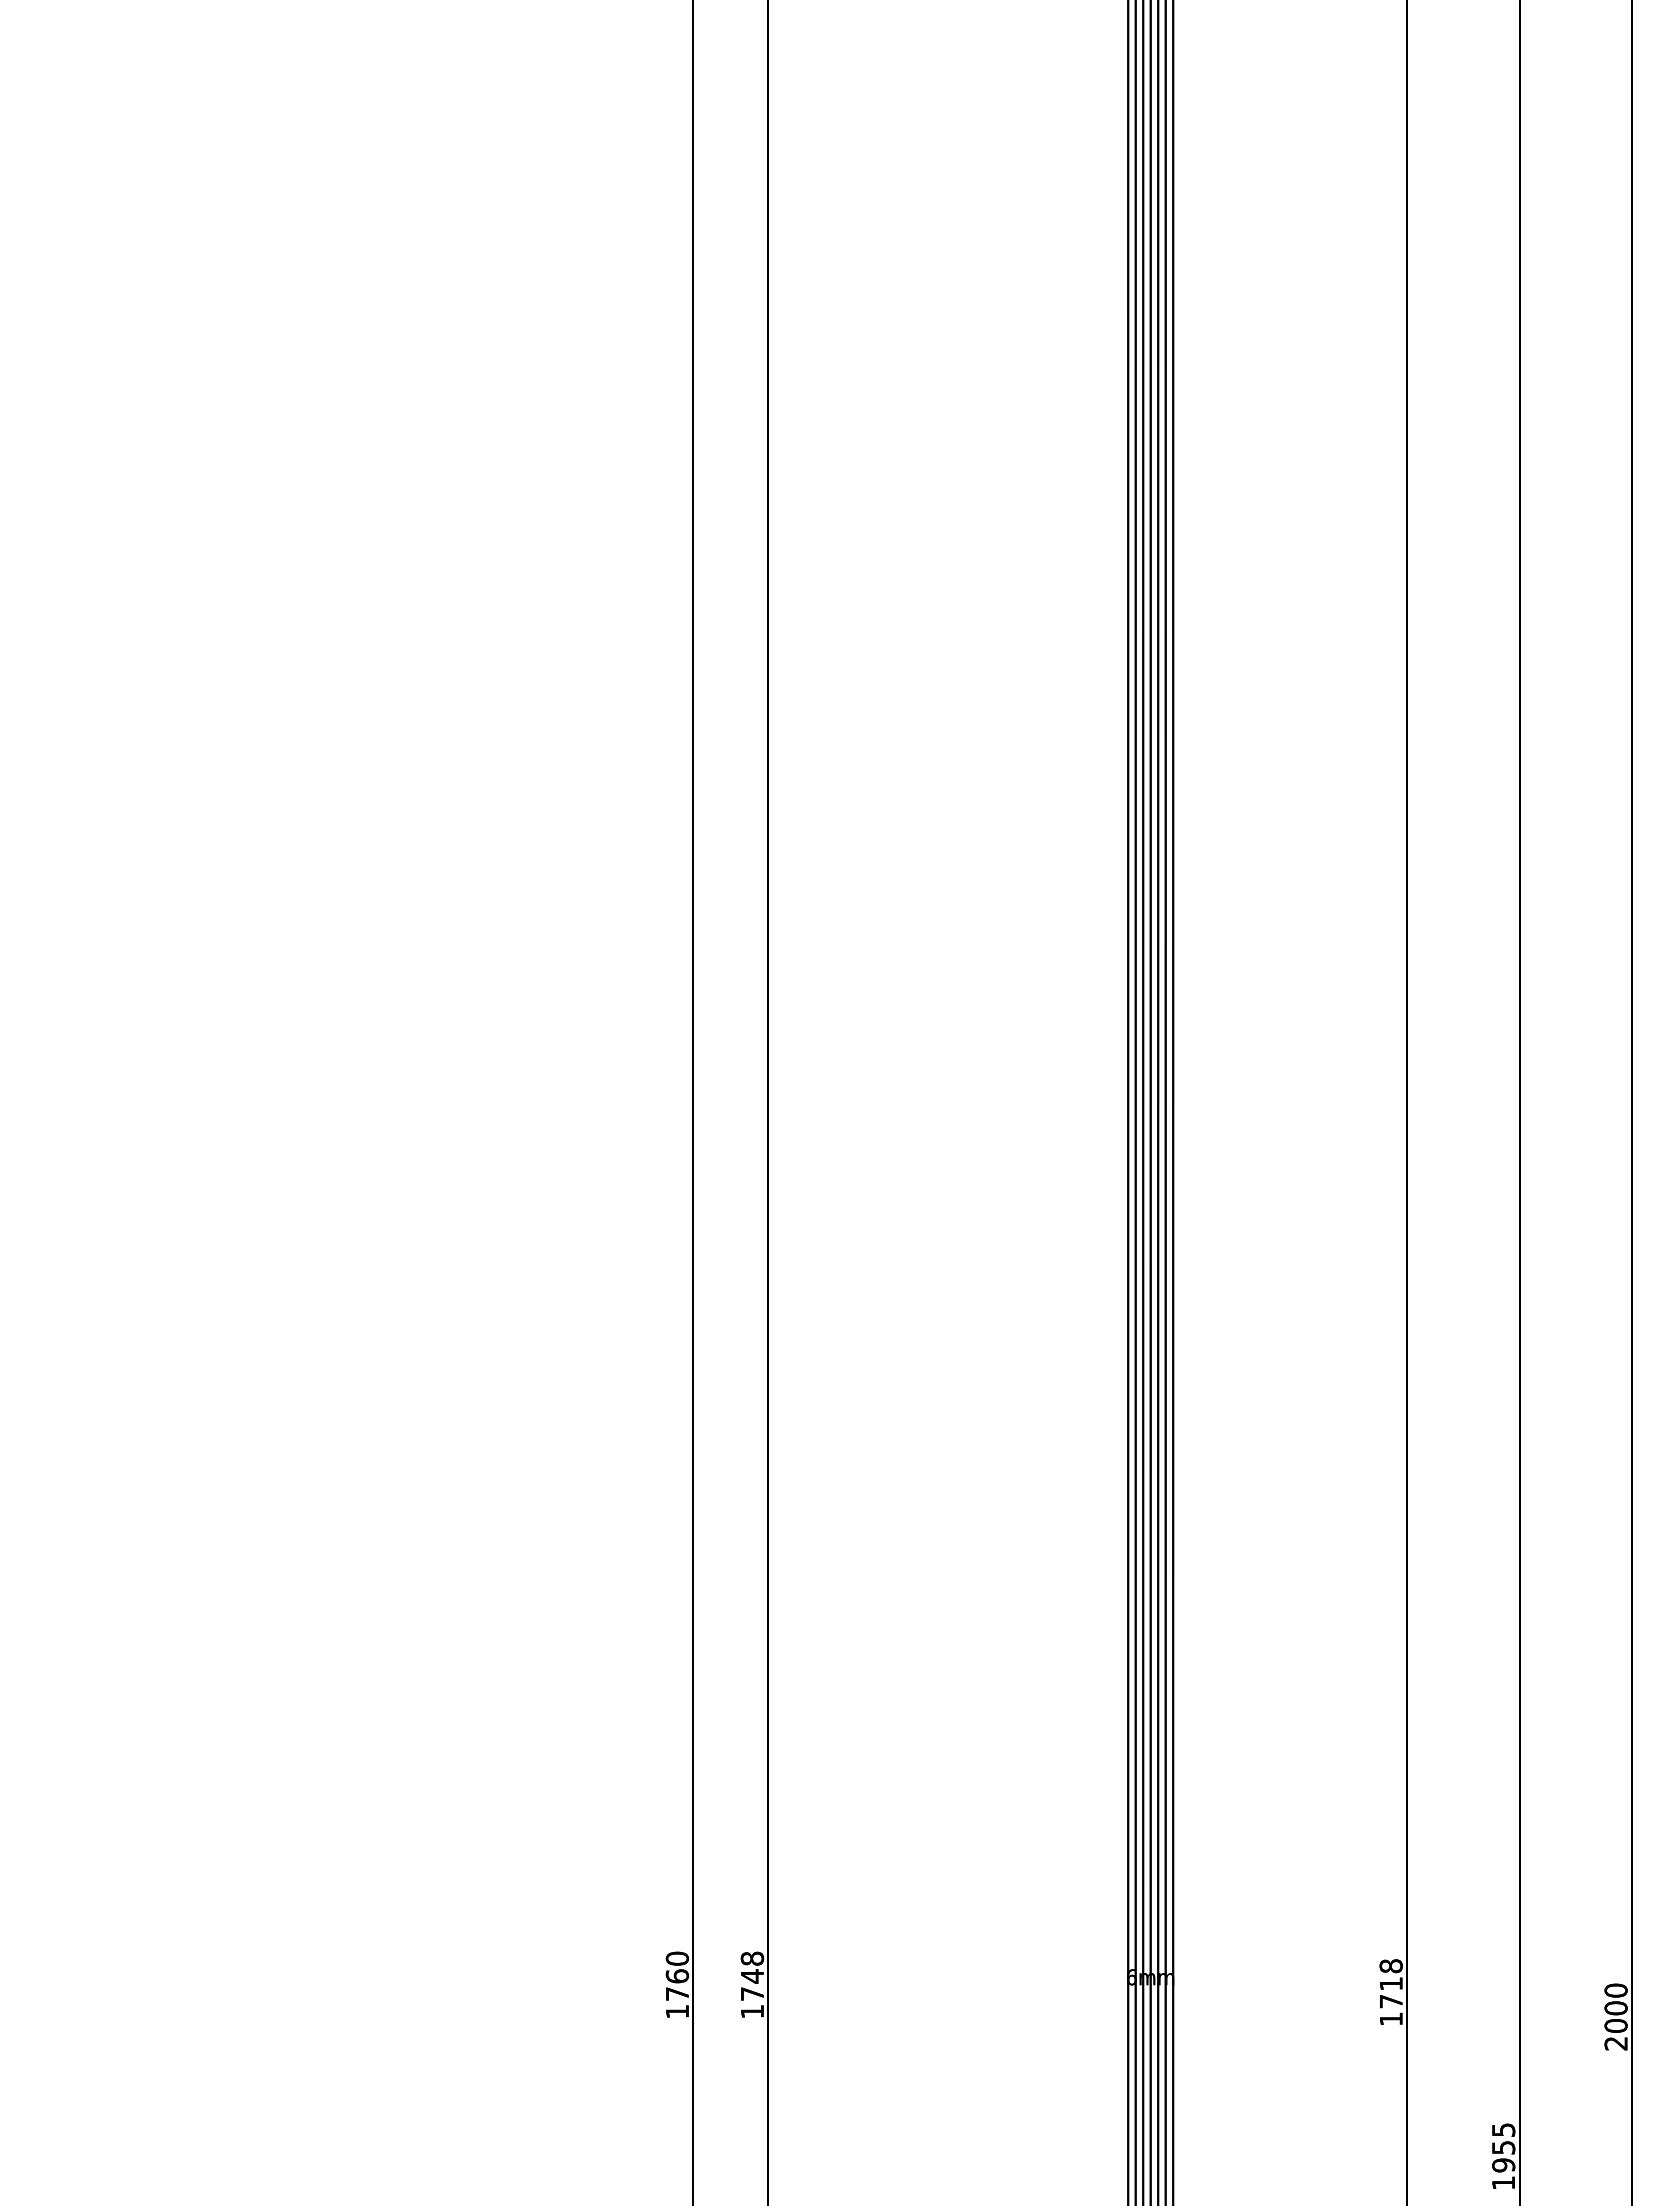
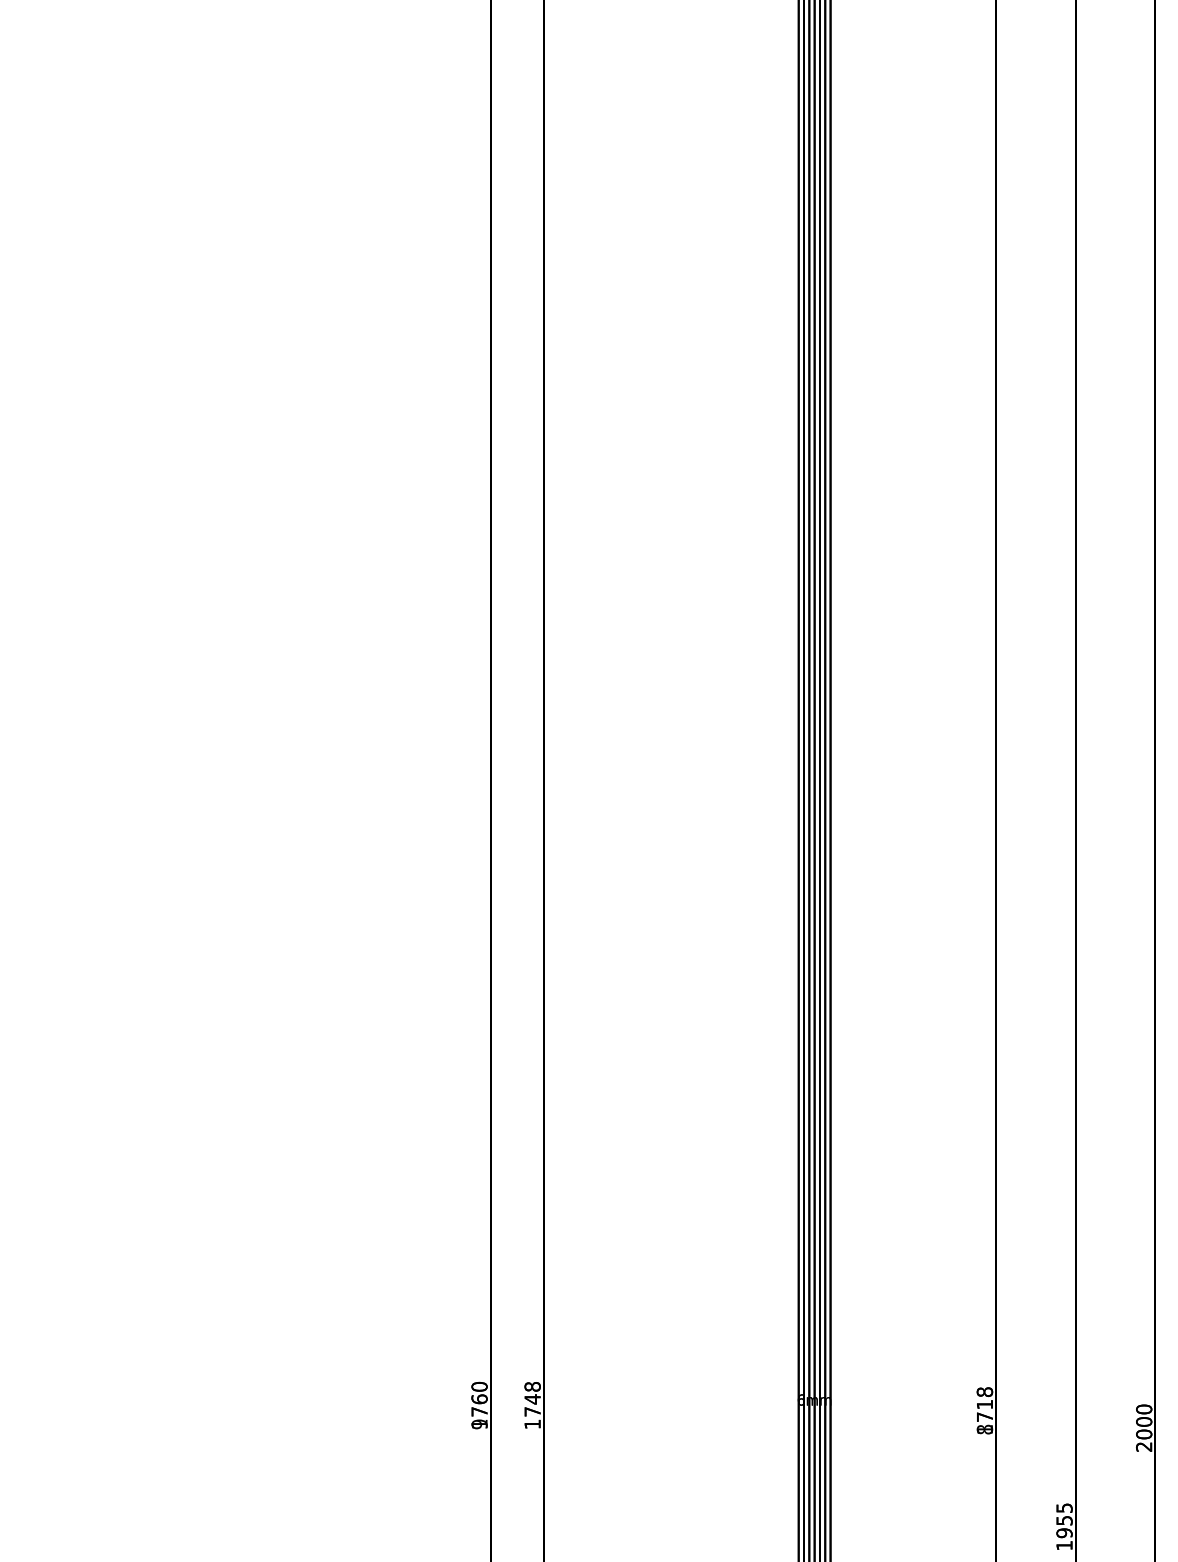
text: (677, 2011) -> (479, 1424), 1760 -> 9760
text: (1390, 2019) -> (984, 1429), 1718 -> 8718

